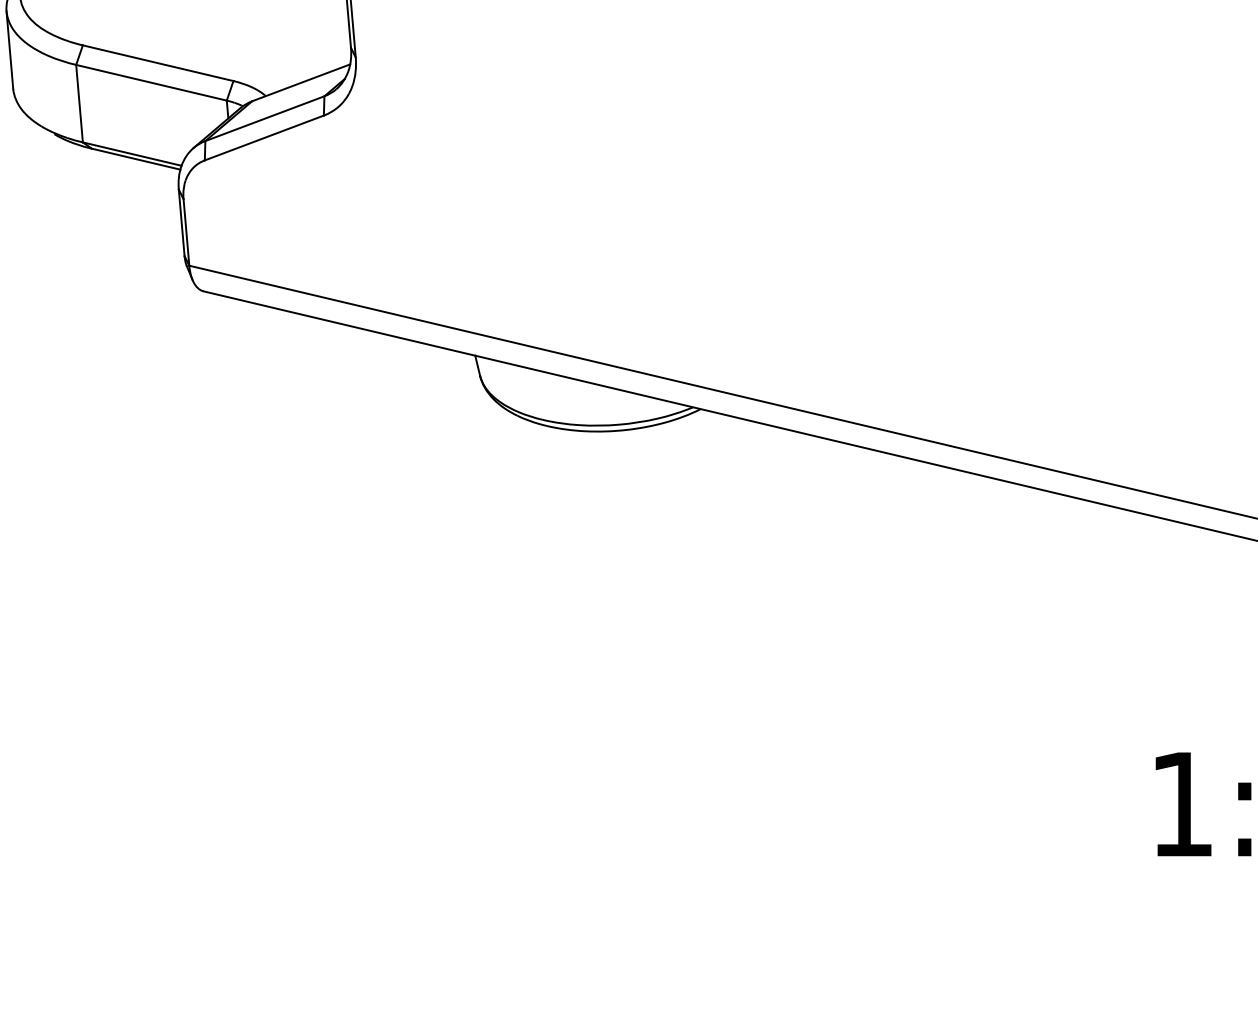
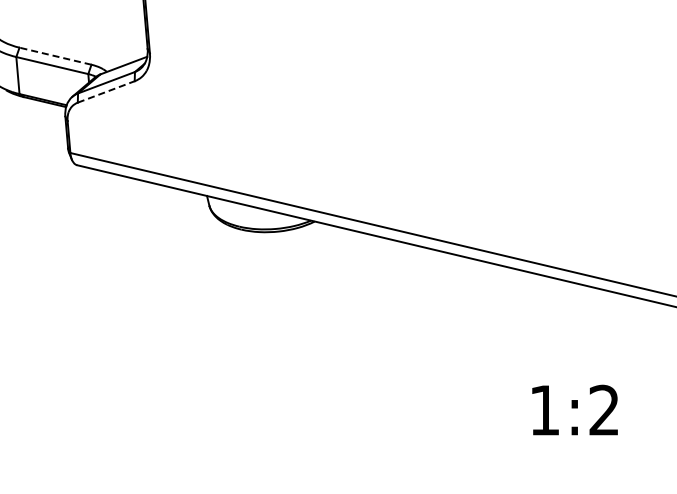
line: (158, 63) -> (55, 56), solid -> dashed
line: (264, 137) -> (106, 91), solid -> dashed

